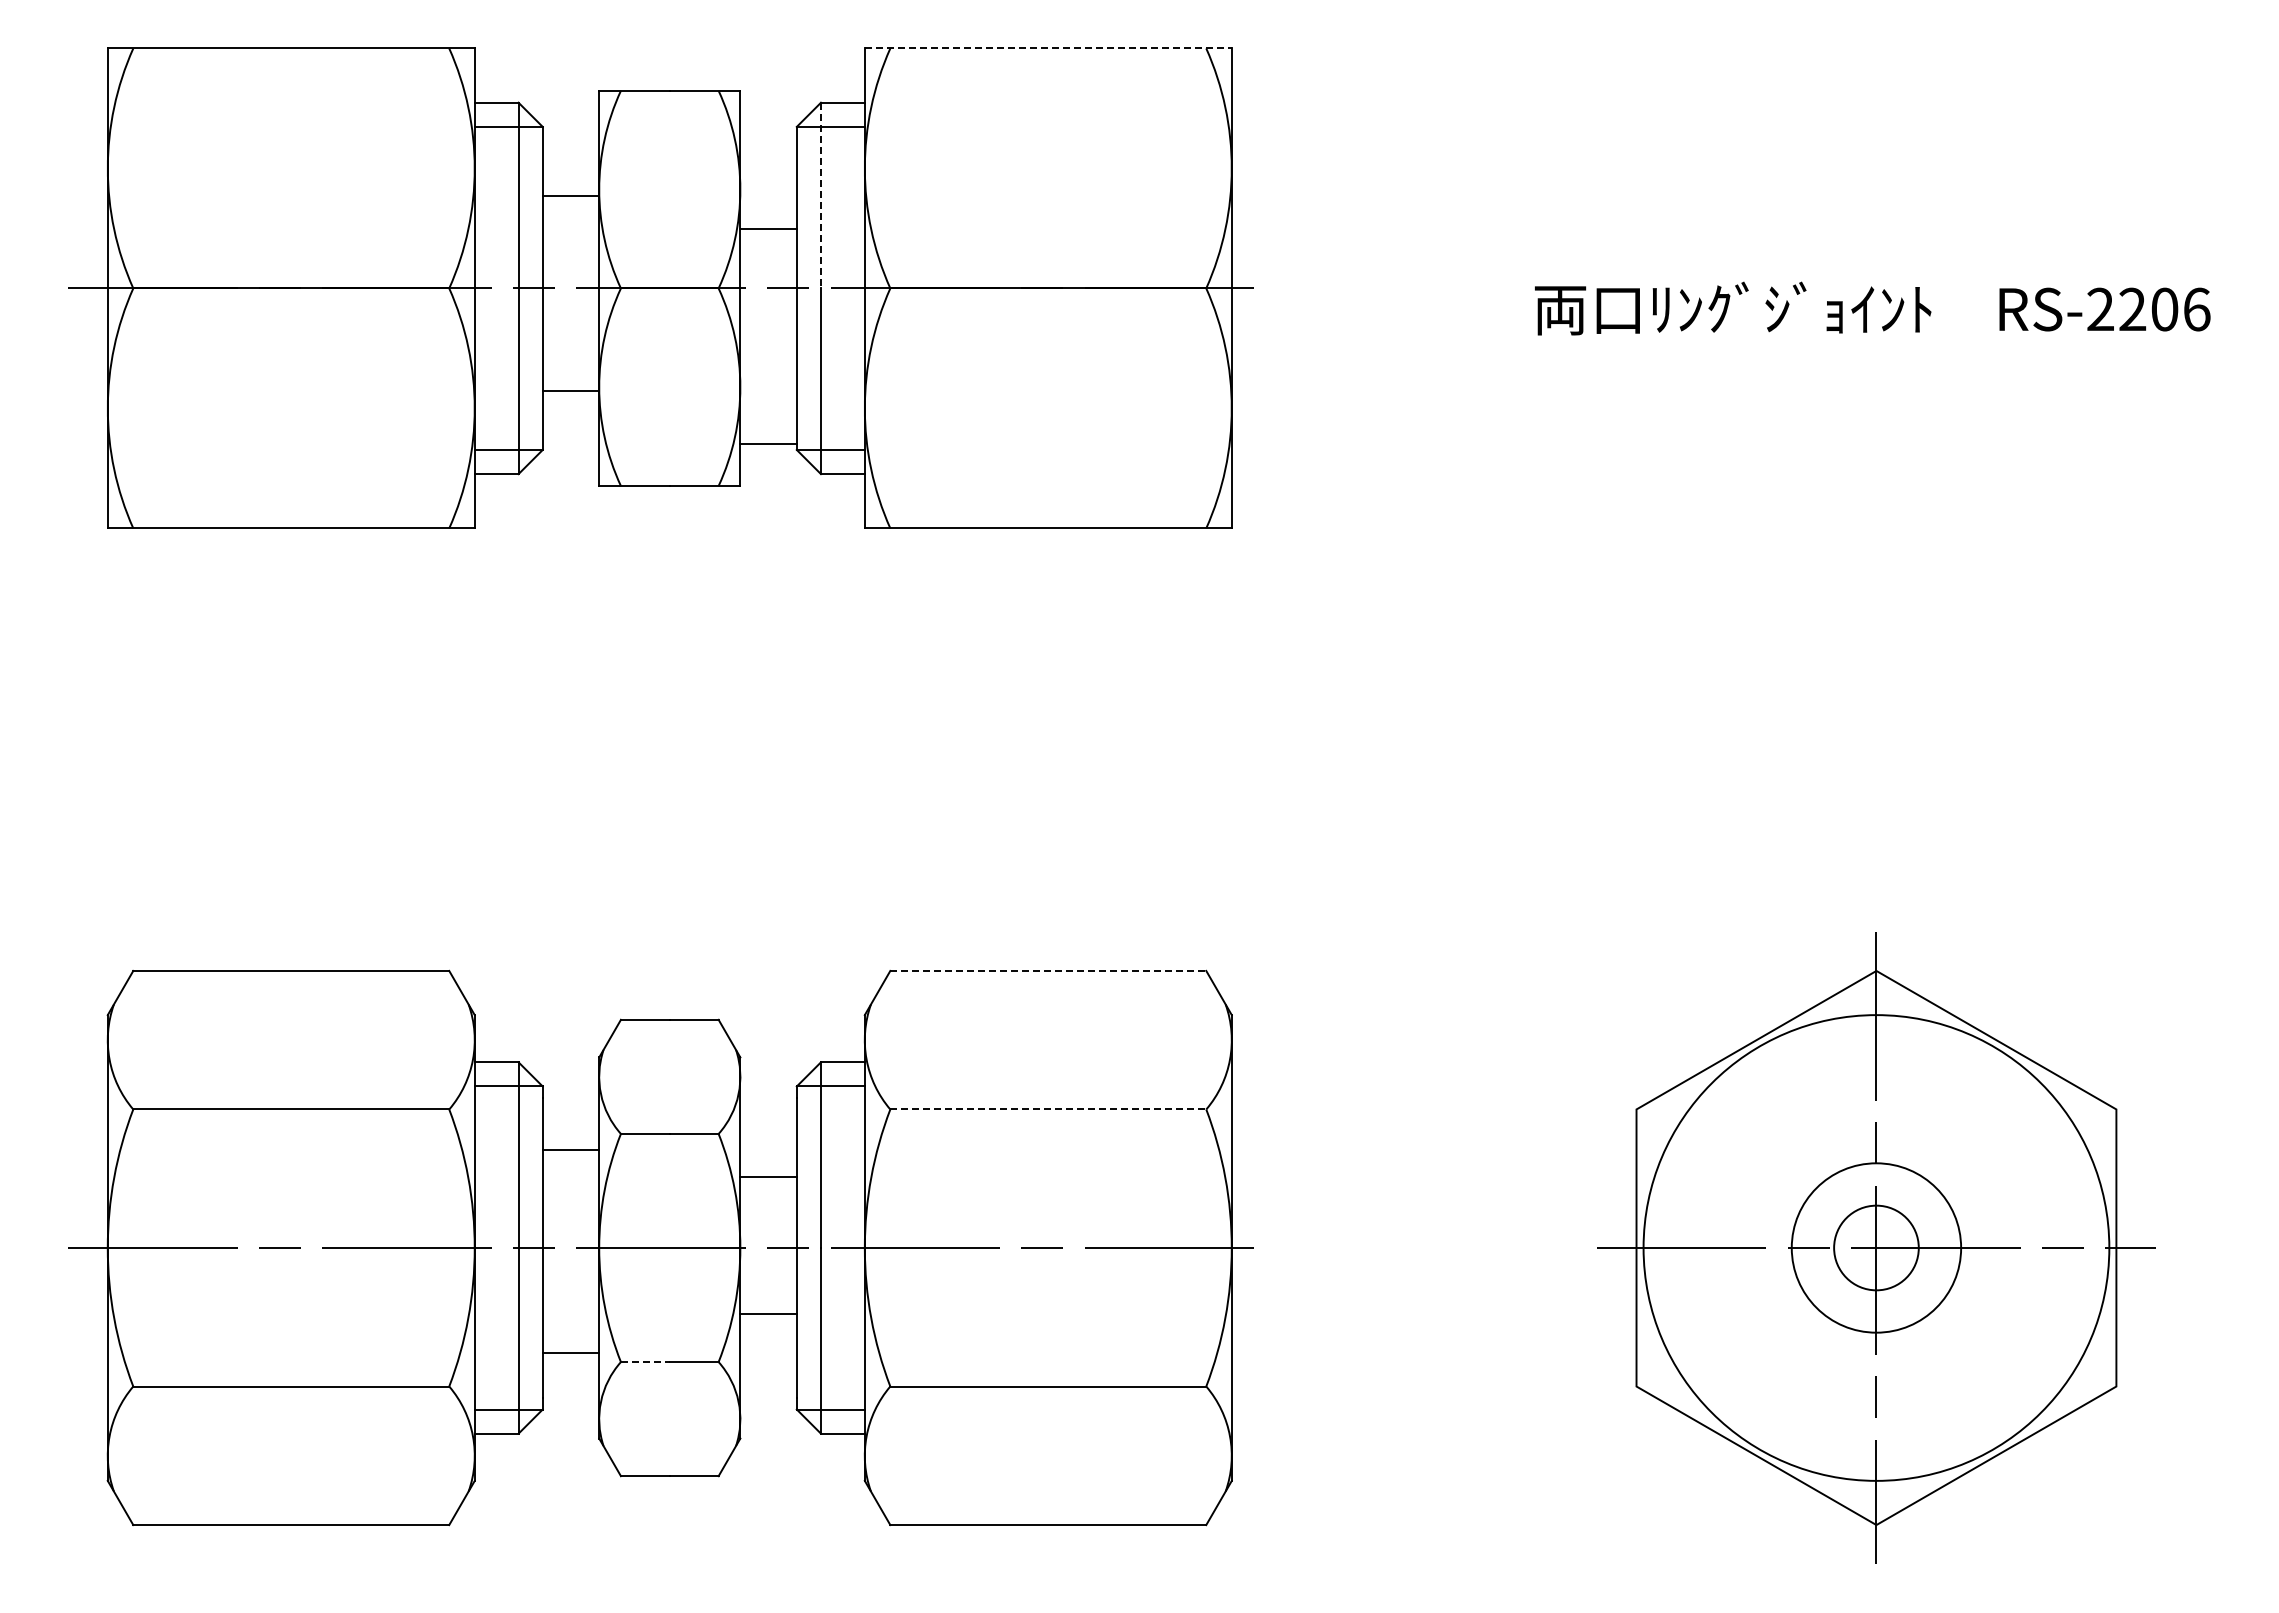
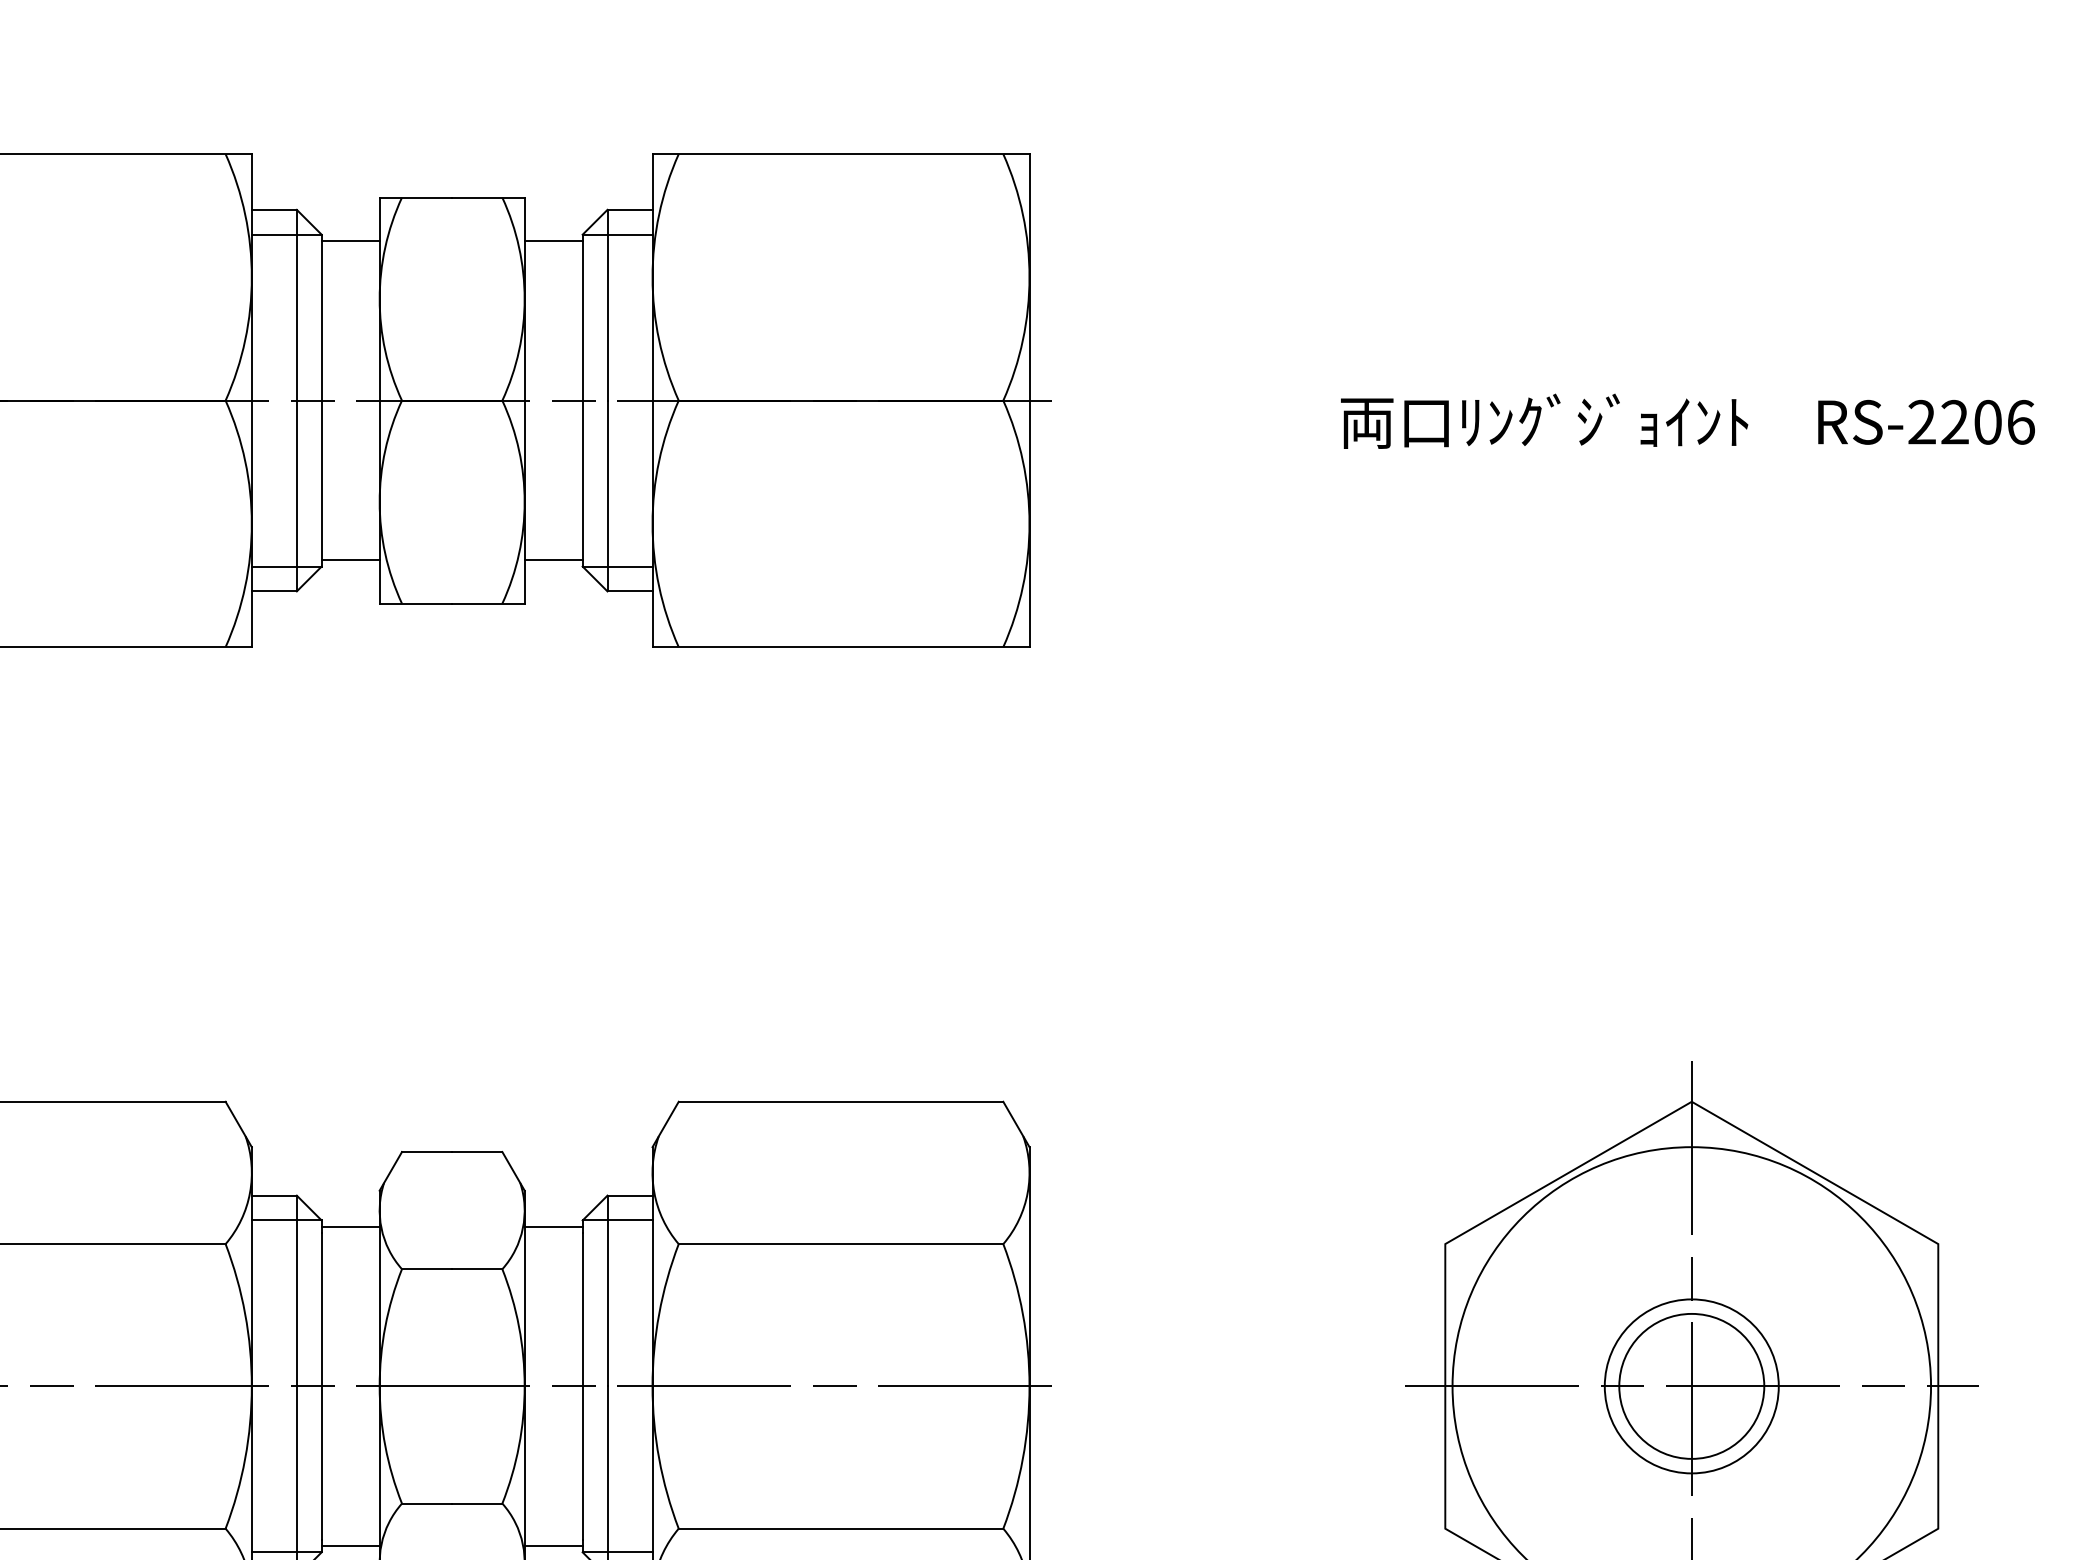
line: (1048, 48) -> (841, 154), dashed -> solid
line: (820, 195) -> (607, 305), dashed -> solid
line: (570, 196) -> (350, 241), moved
line: (768, 229) -> (553, 241), moved
line: (570, 390) -> (350, 559), moved
line: (1048, 970) -> (841, 1101), dashed -> solid
line: (1048, 1109) -> (841, 1244), dashed -> solid
line: (570, 1149) -> (350, 1226), moved
line: (768, 1176) -> (553, 1226), moved
circle: (1876, 1247) -> (1691, 1385), size x1.67
line: (768, 1314) -> (553, 1546), moved
line: (570, 1353) -> (350, 1546), moved
line: (645, 1362) -> (427, 1504), dashed -> solid

